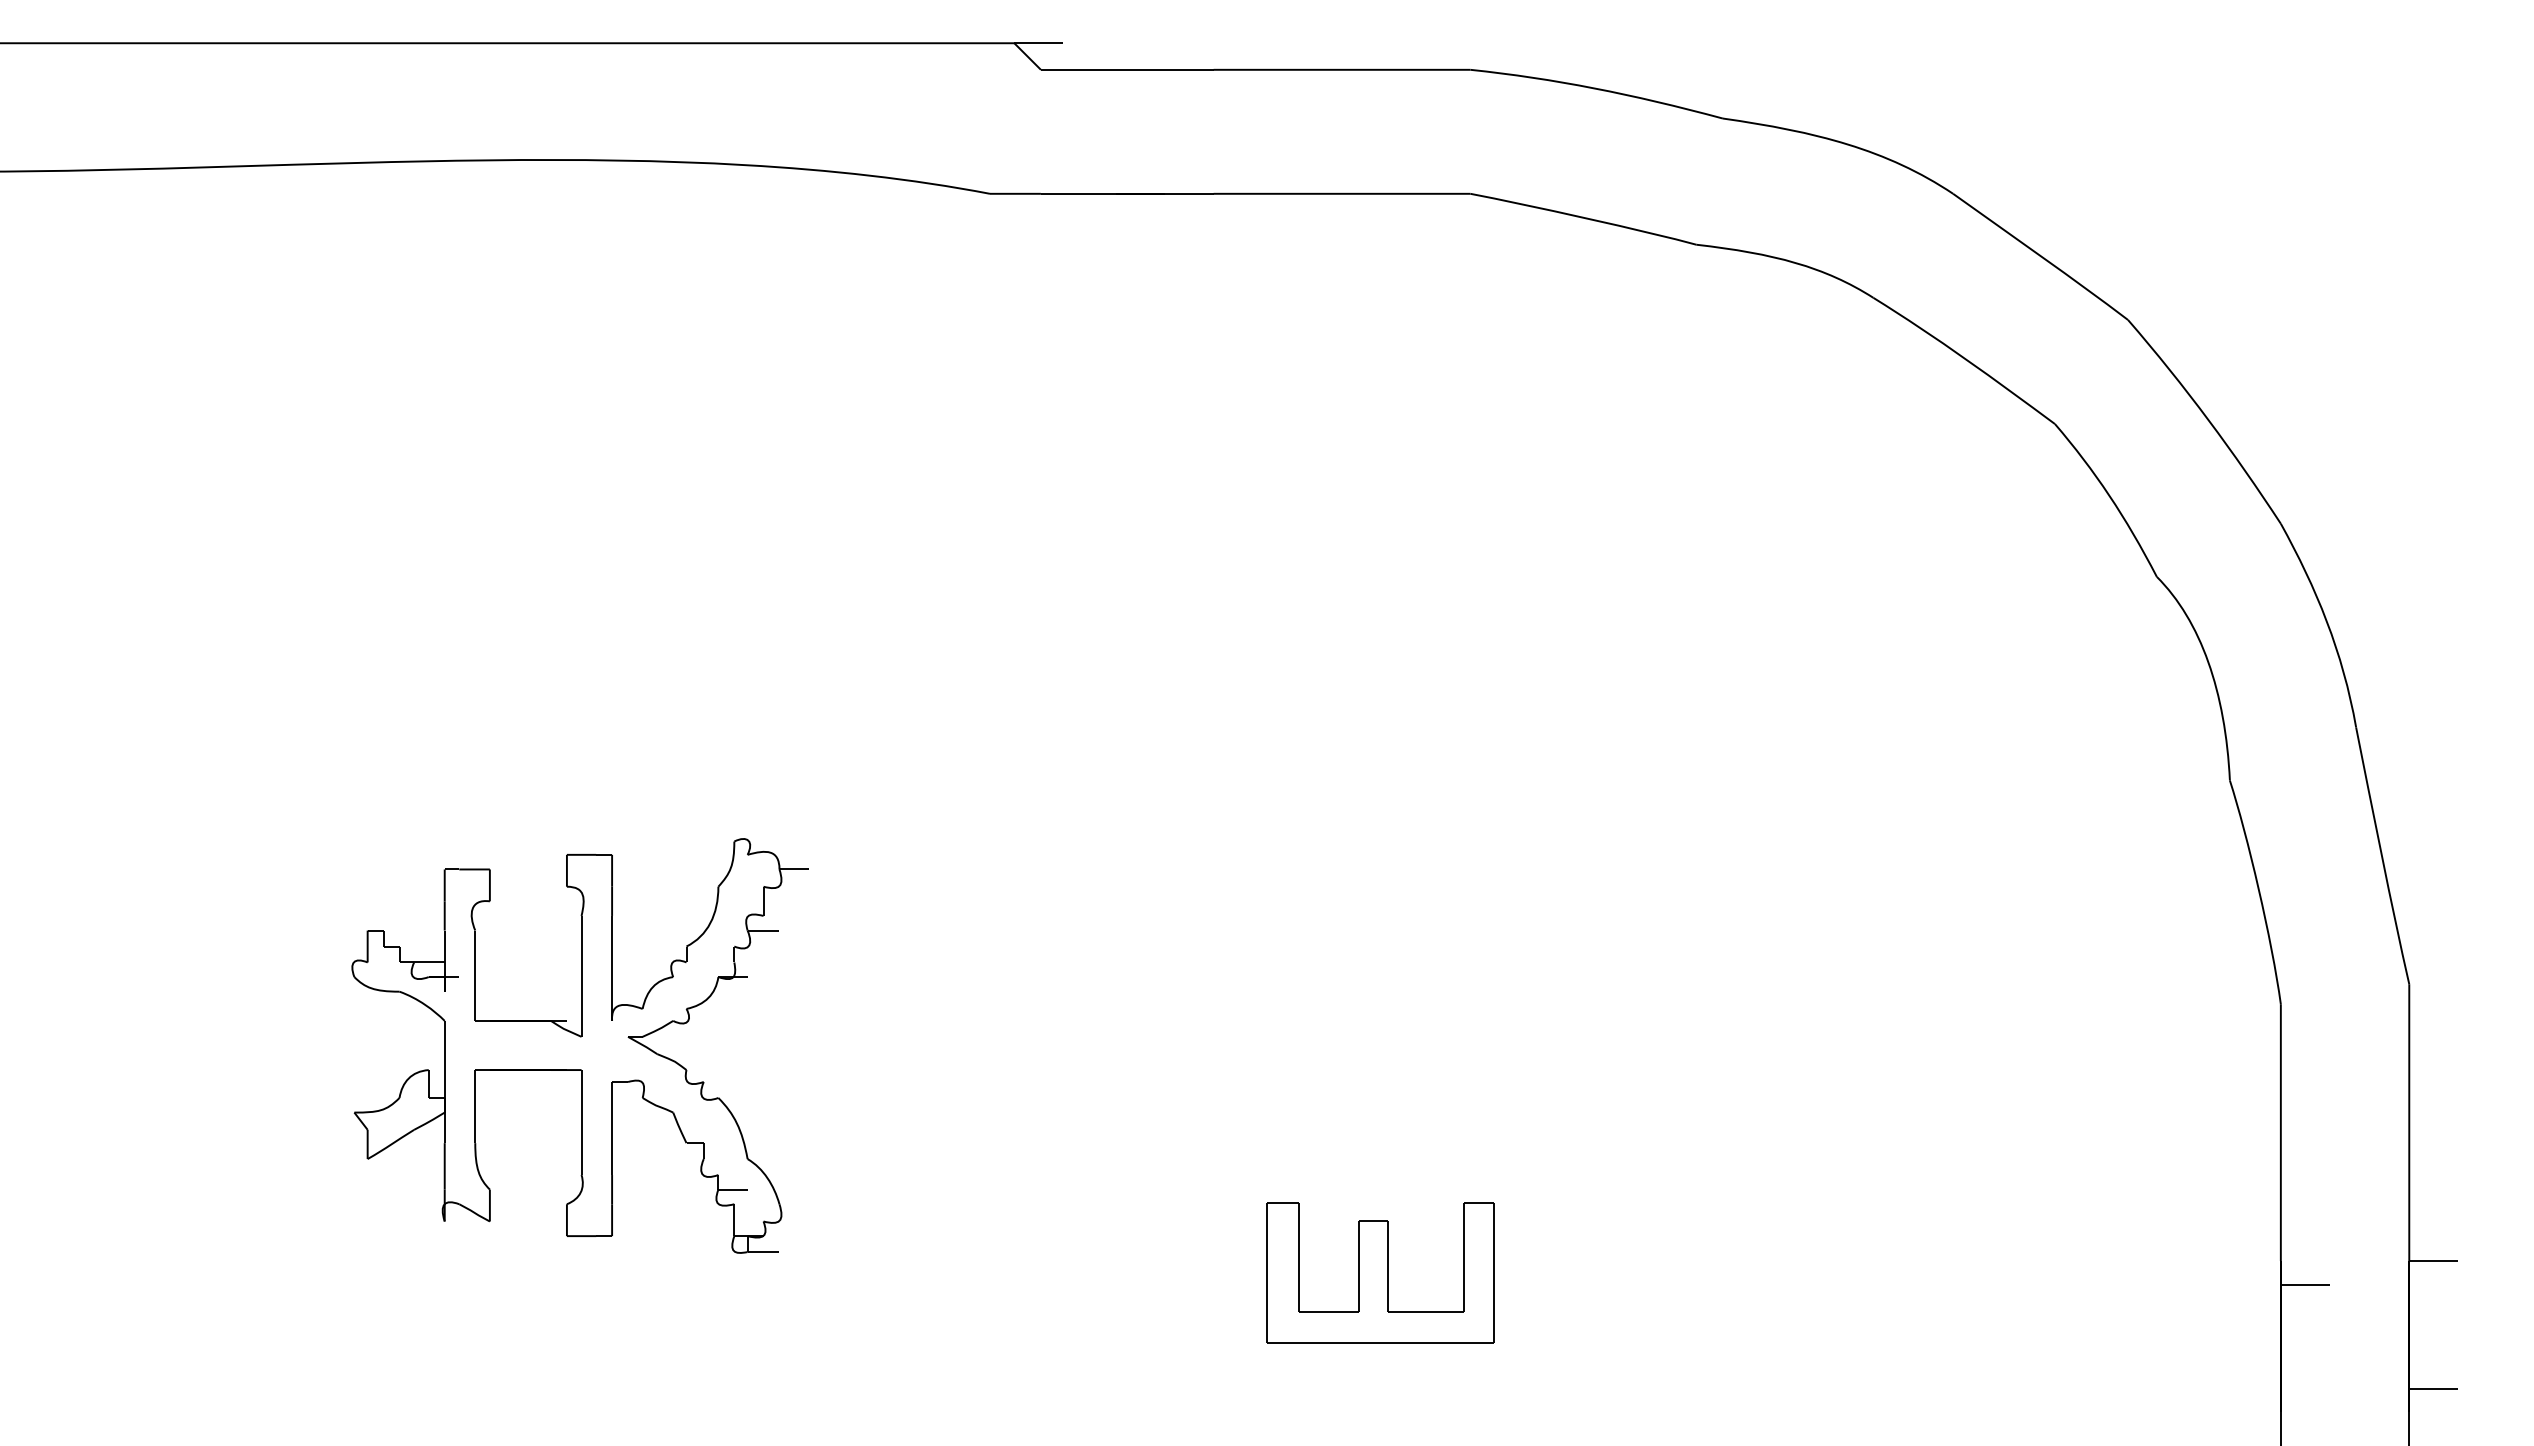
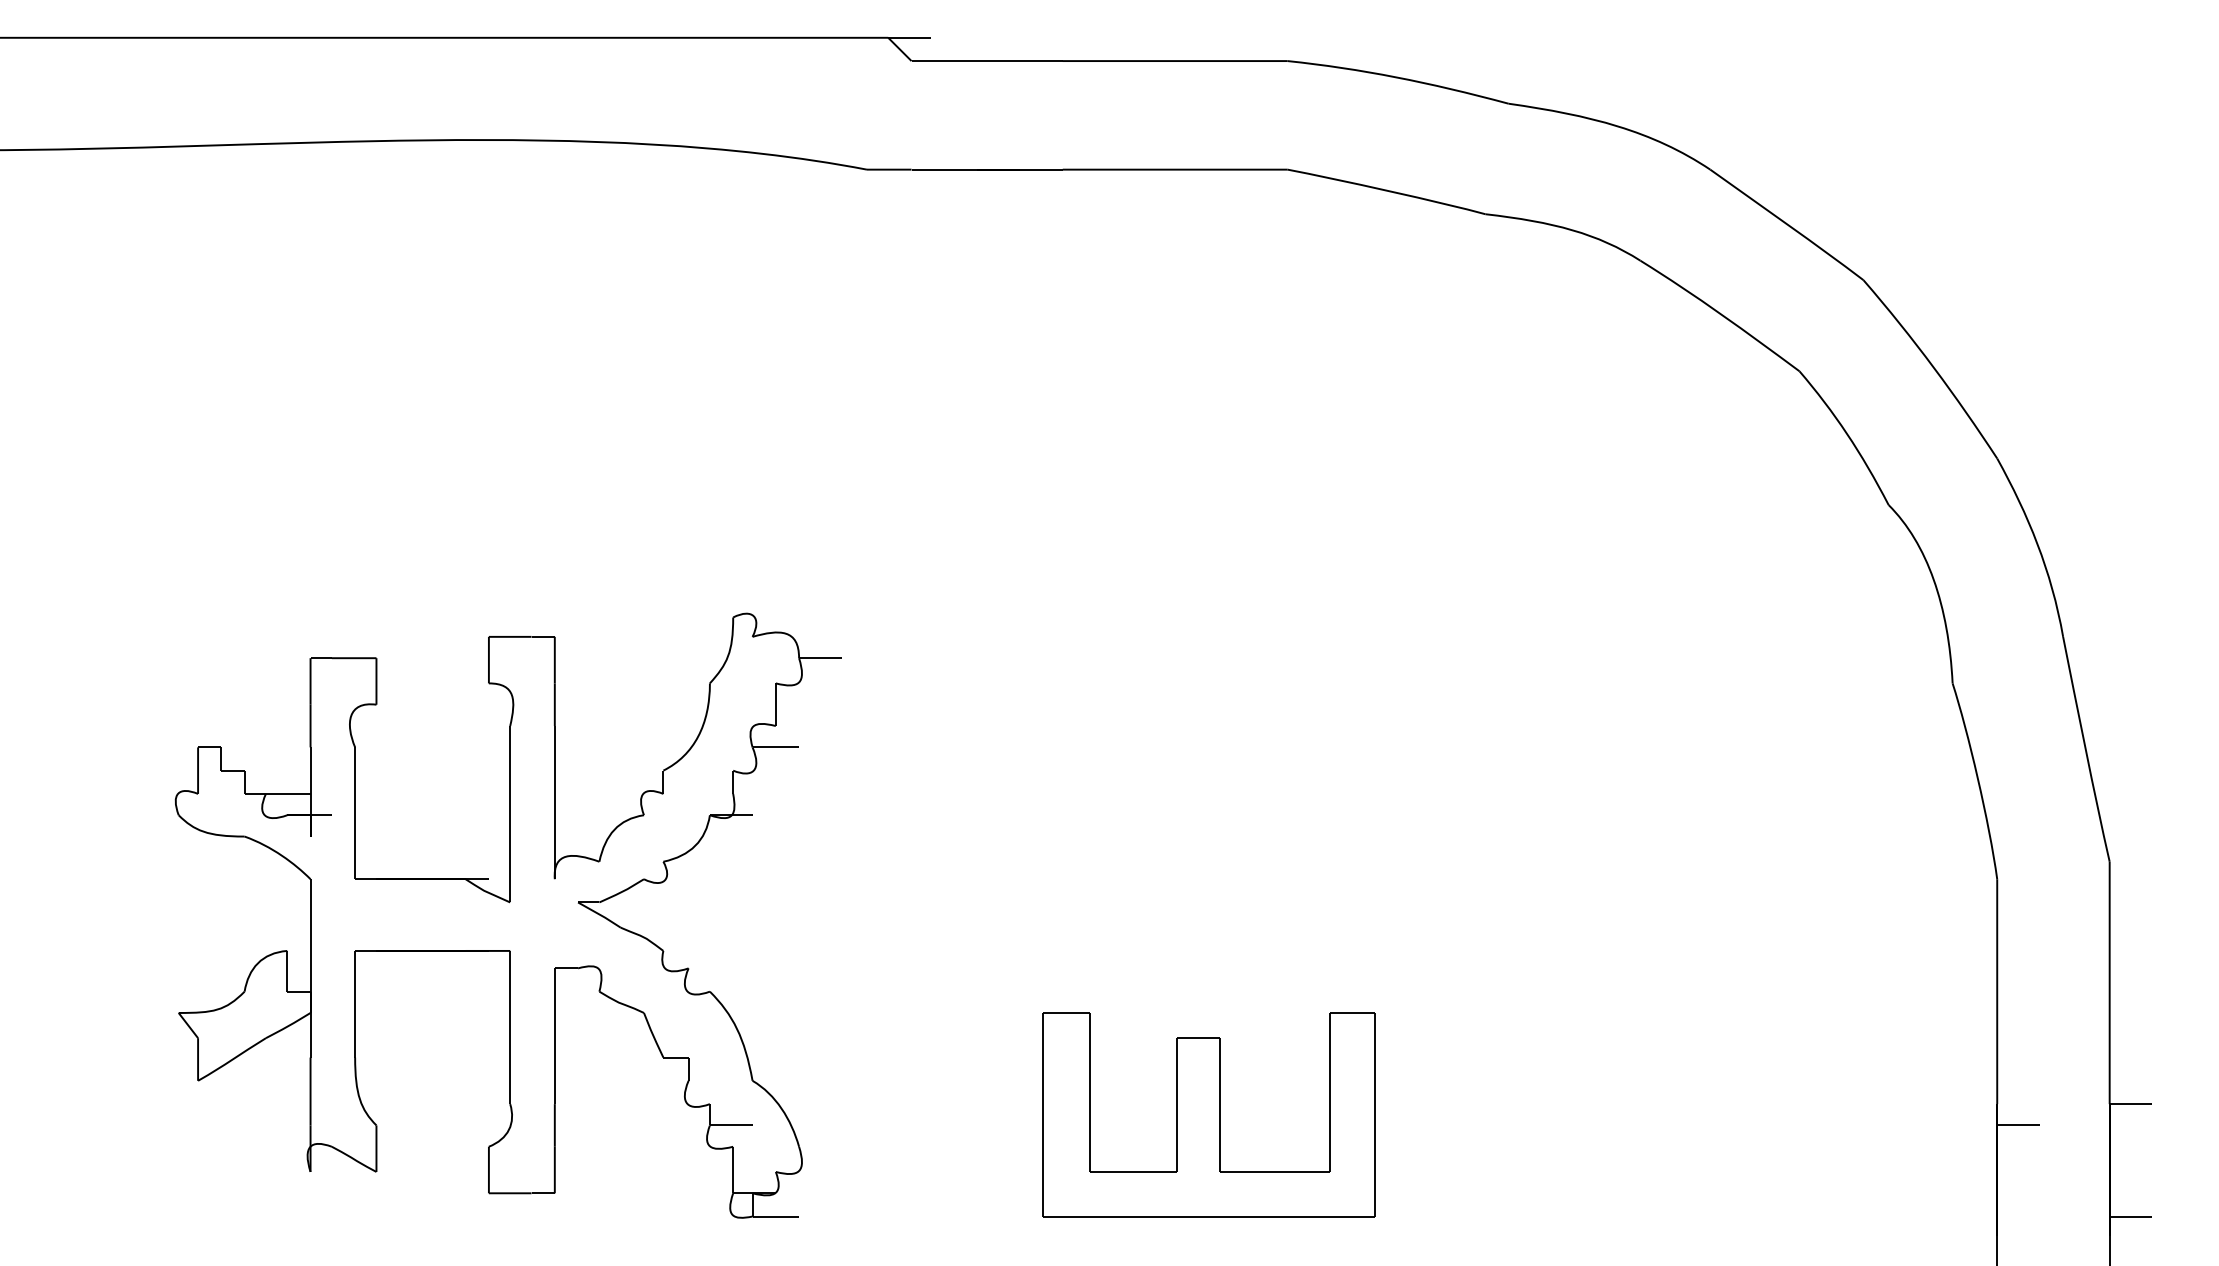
part: (579, 1045) -> (507, 915), size x1.67
part: (1380, 1272) -> (1208, 1114), size x1.67

